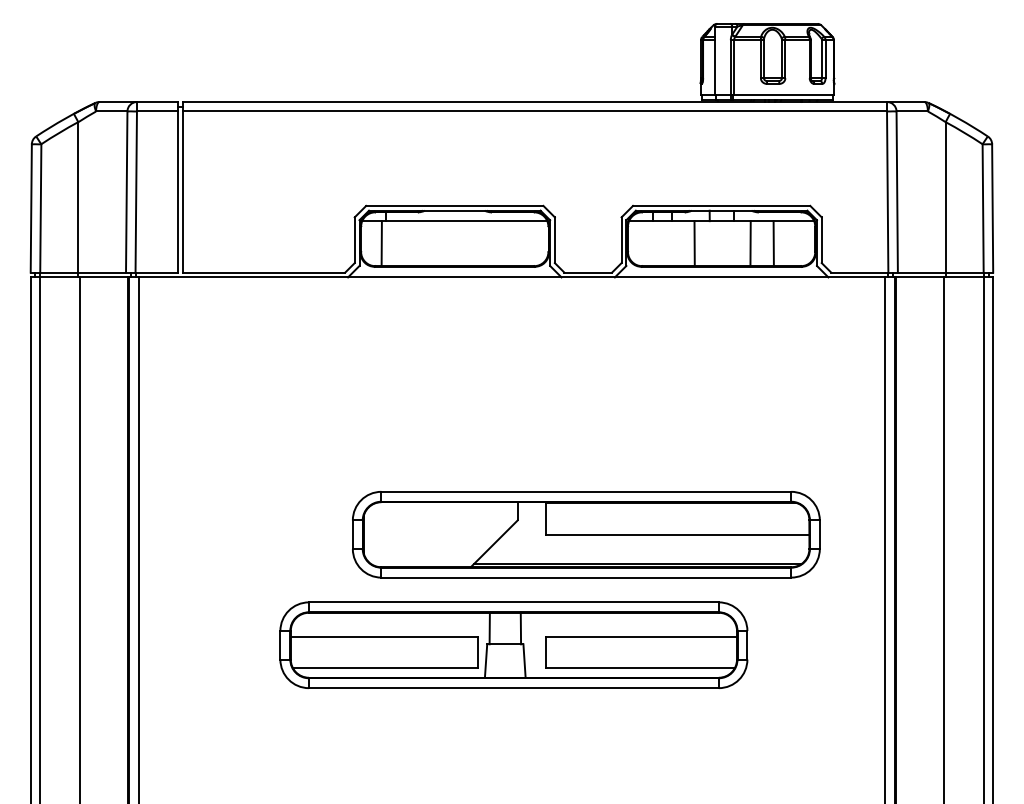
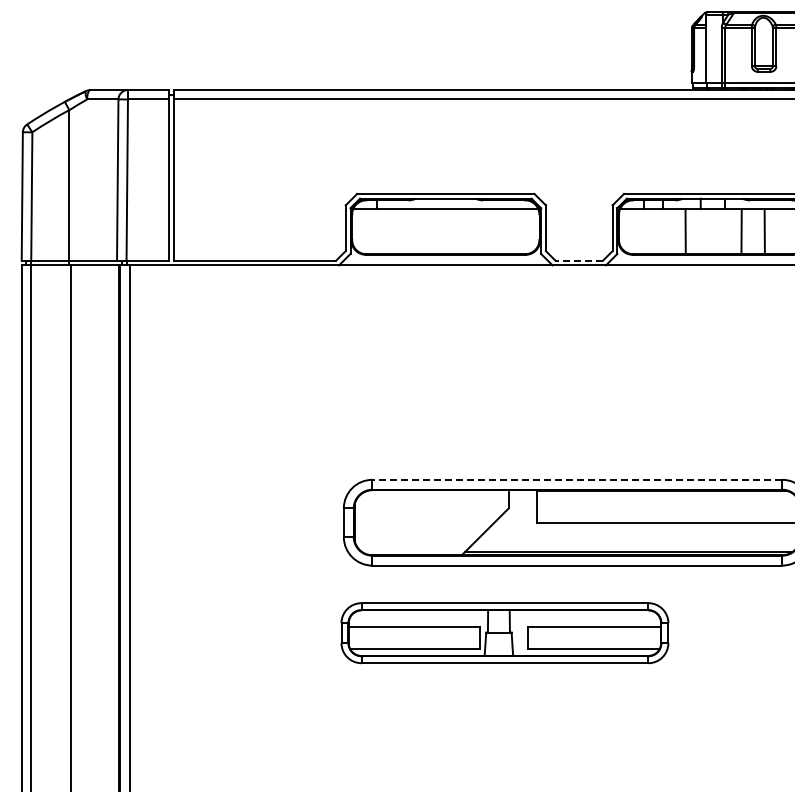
line: (381, 243) -> (372, 231), removed
line: (588, 272) -> (579, 260), solid -> dashed
line: (586, 491) -> (577, 479), solid -> dashed
part: (513, 644) -> (504, 632), size x0.7

